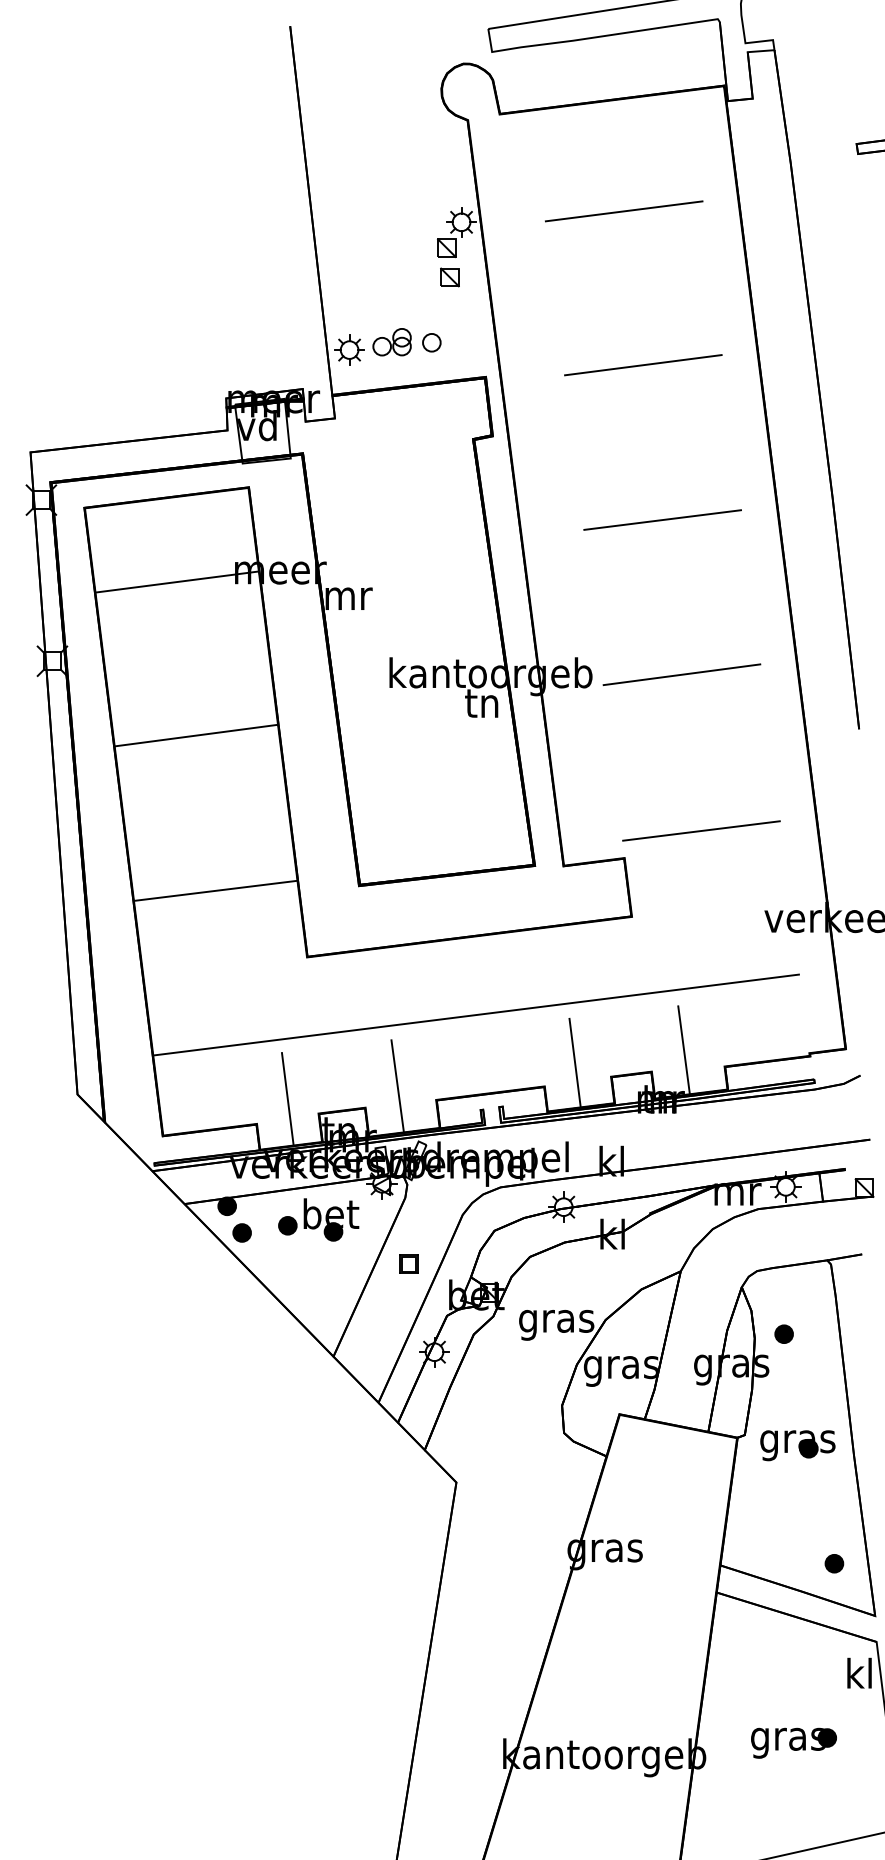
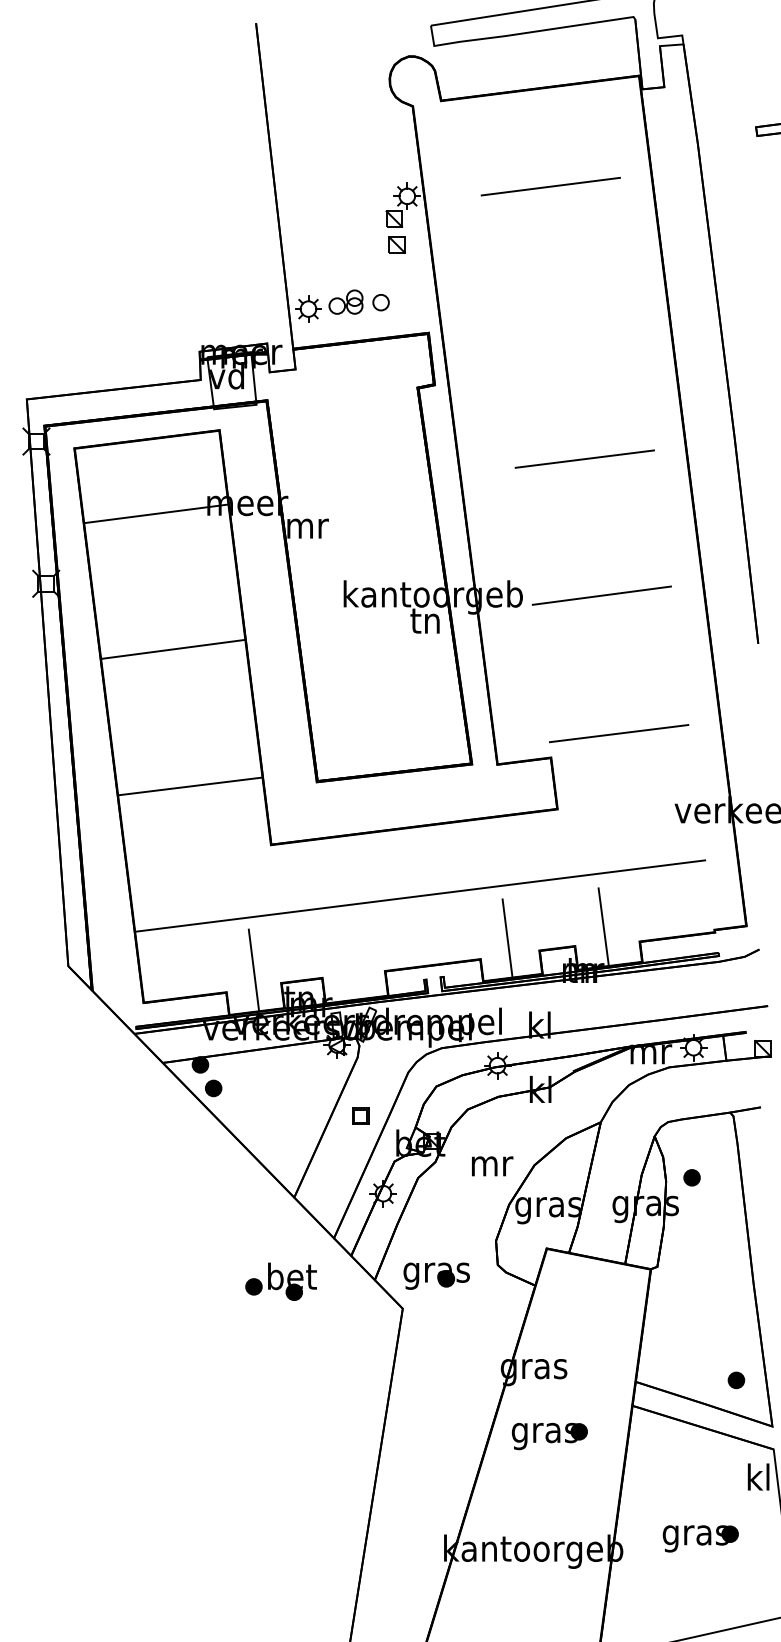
line: (643, 365) -> (567, 322), removed
line: (397, 1085) -> (350, 958), removed
part: (318, 1219) -> (281, 1281), moved
text: (556, 1324) -> (491, 1169), gras -> mr
part: (797, 1445) -> (436, 1276), moved
part: (622, 1626) -> (549, 1435), added

